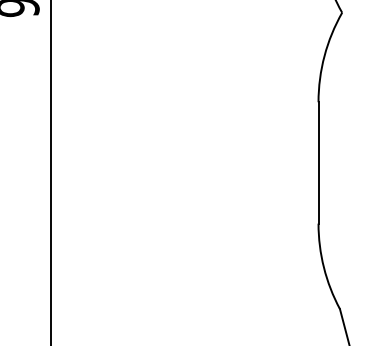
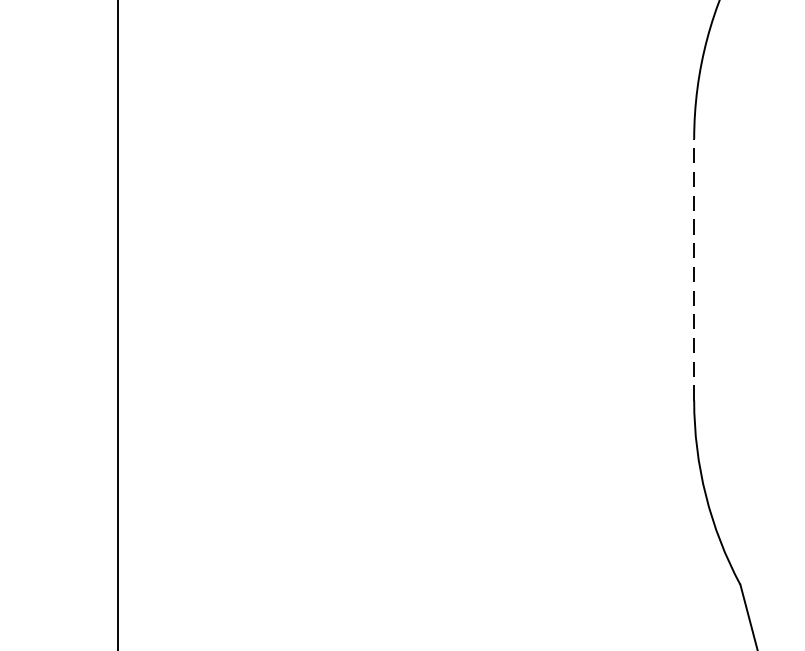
line: (318, 162) -> (694, 268), solid -> dashed

